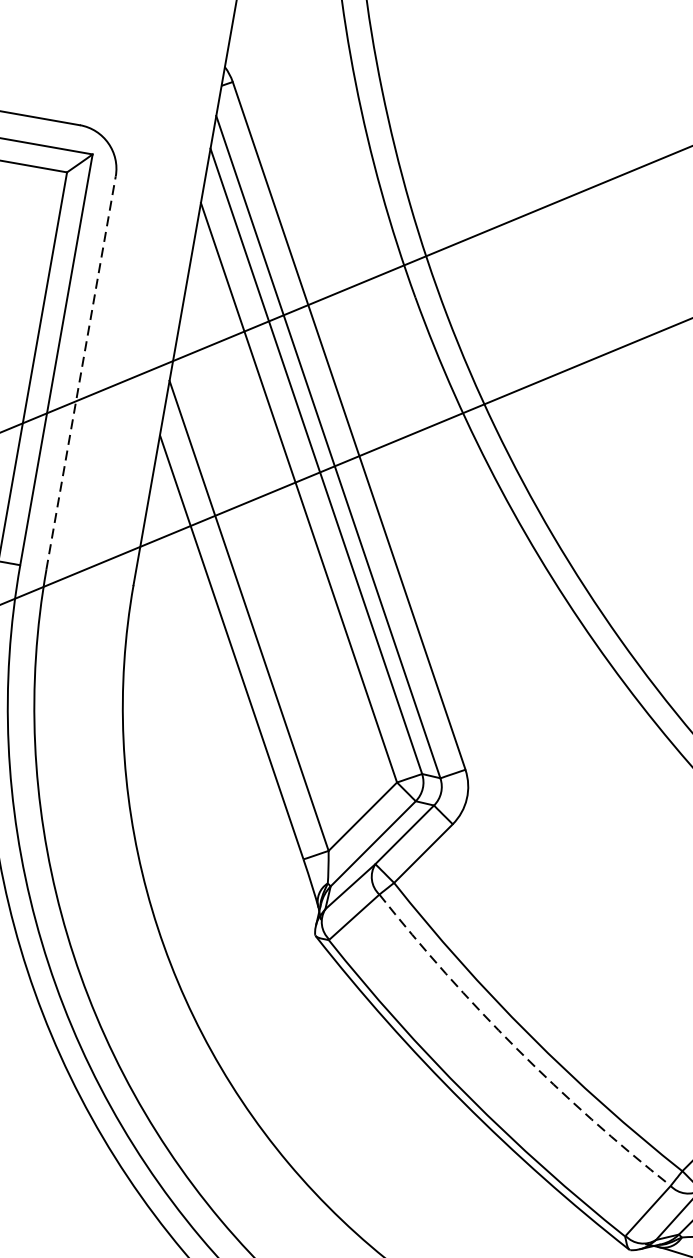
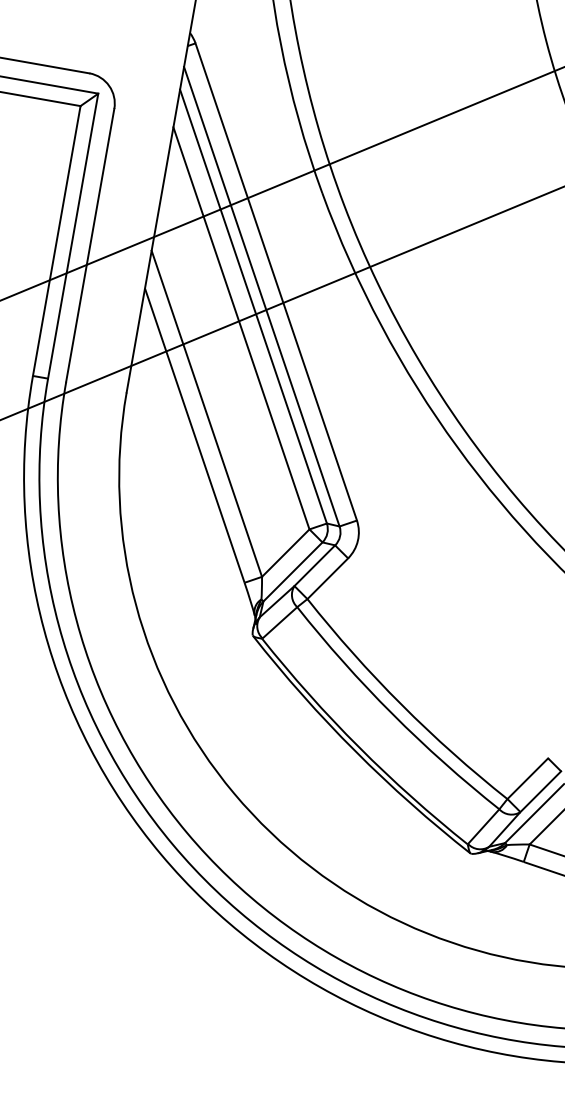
line: (81, 373) -> (90, 245), dashed -> solid
arc: (516, 1049) -> (392, 714), dashed -> solid

